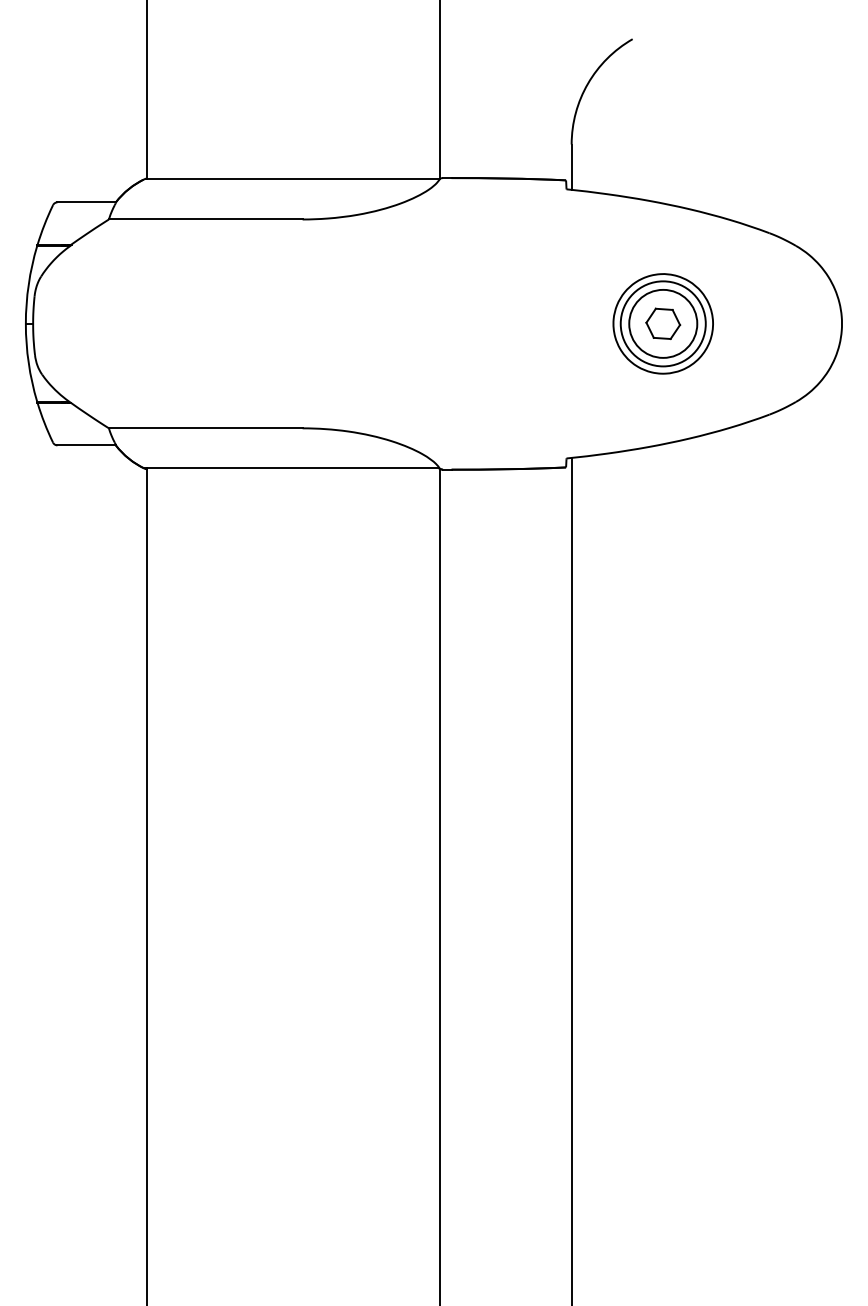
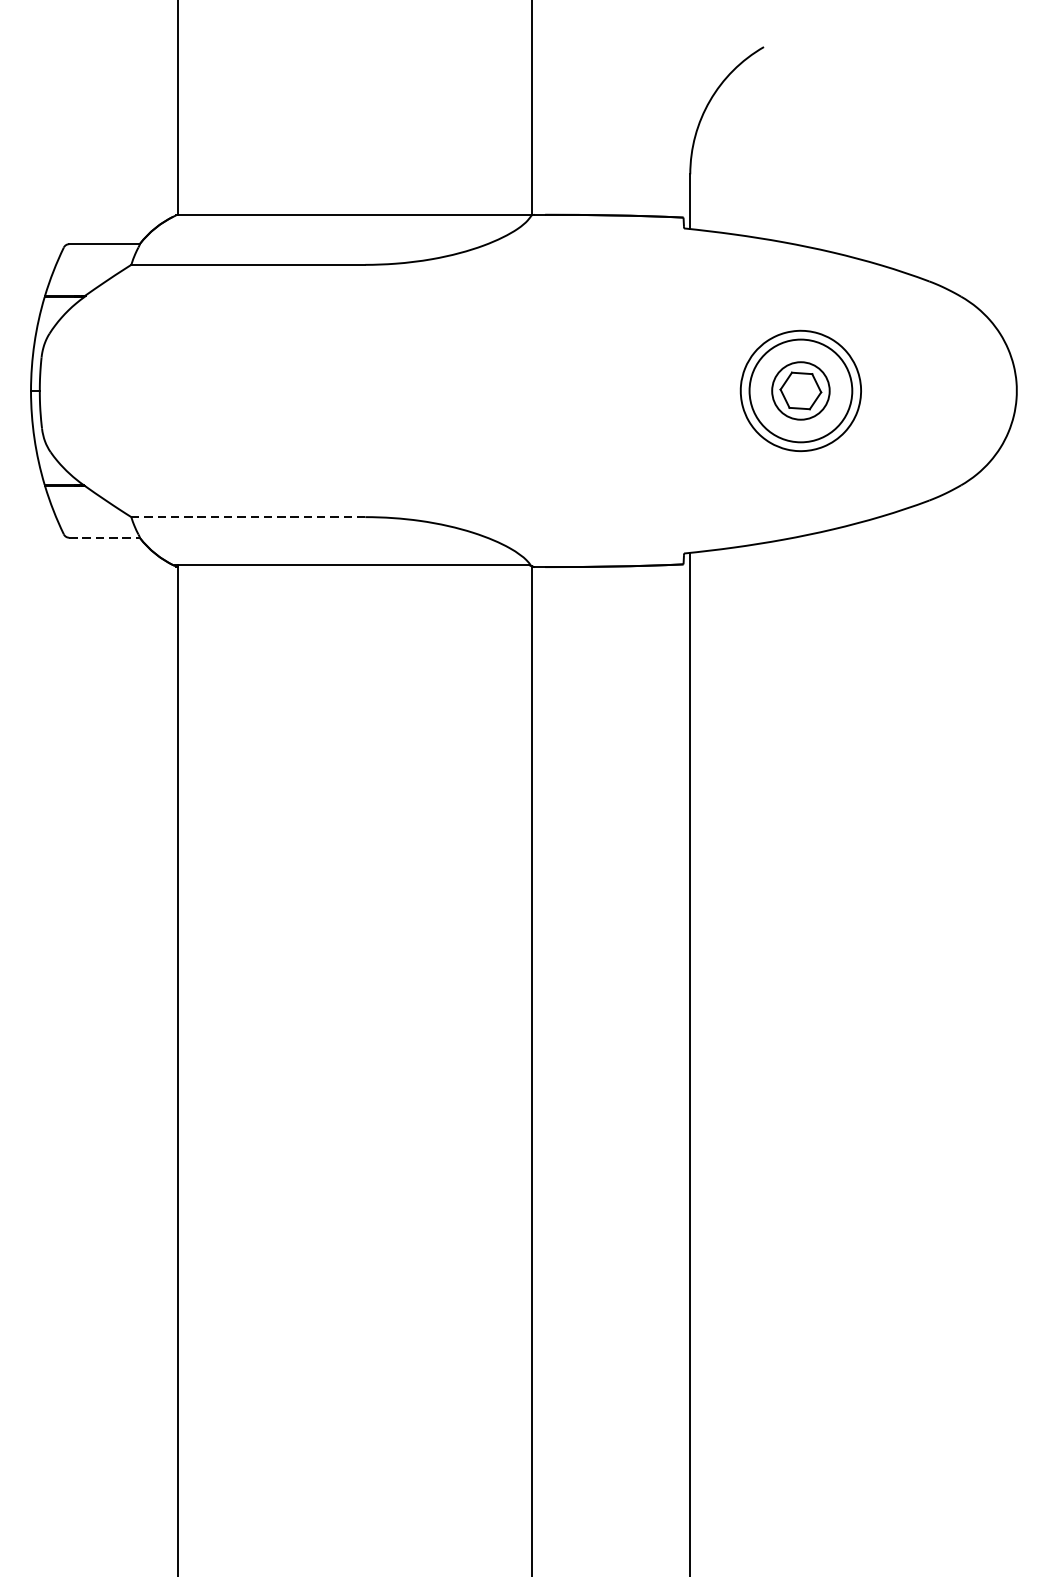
circle: (663, 323) -> (801, 390), size x0.7
line: (205, 428) -> (247, 517), solid -> dashed
line: (87, 445) -> (105, 537), solid -> dashed

